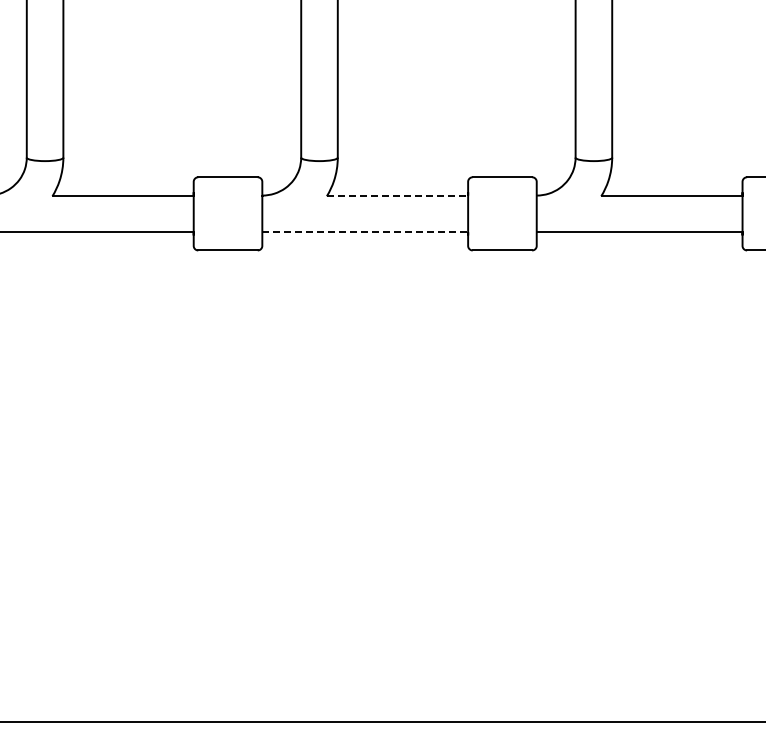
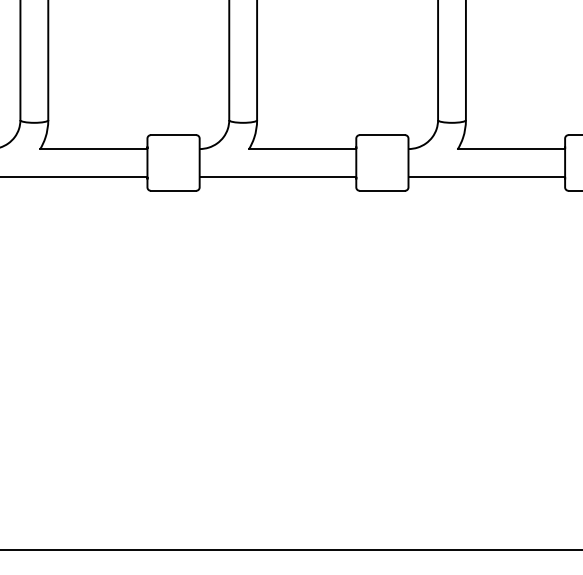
line: (398, 195) -> (303, 148), dashed -> solid
line: (365, 232) -> (278, 177), dashed -> solid

